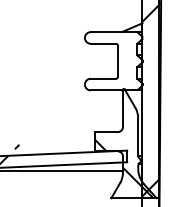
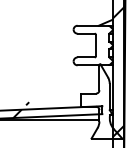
hatch: (124, 168) -> (100, 118), removed

